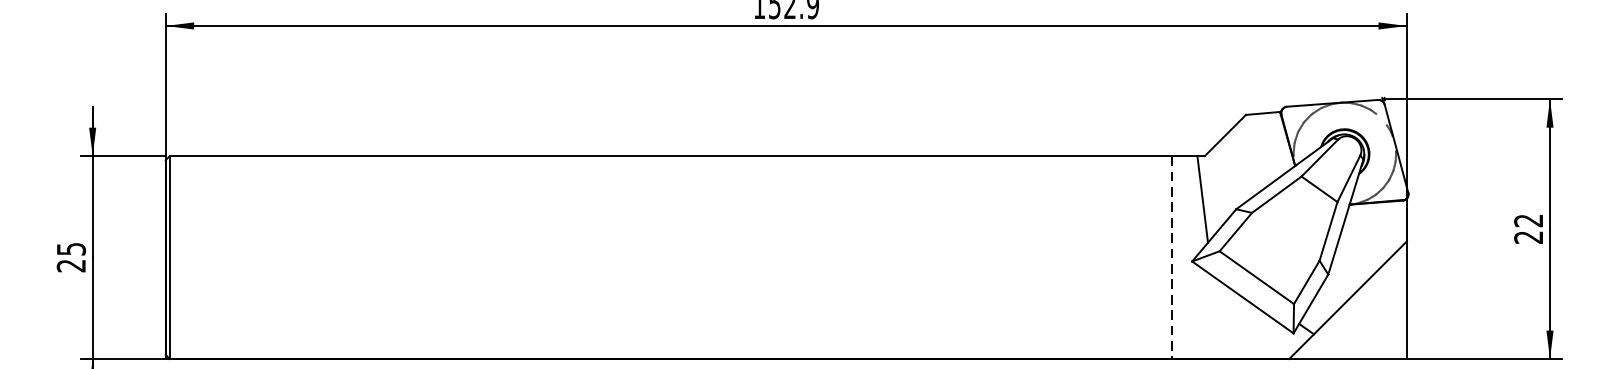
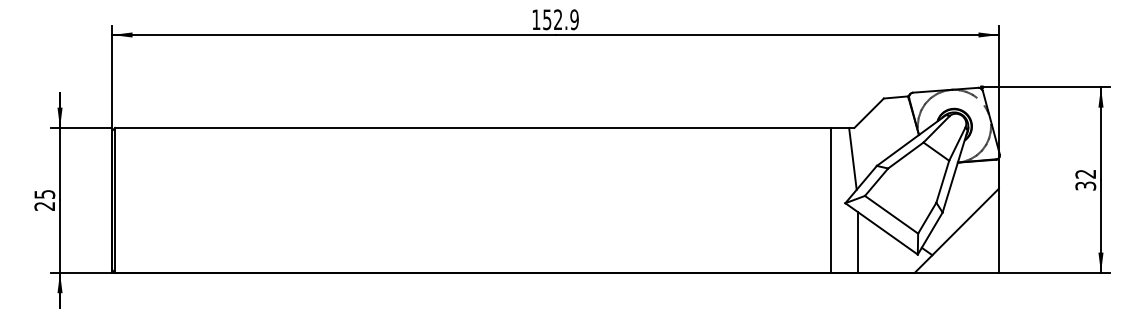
text: (1528, 236) -> (1085, 185), 22 -> 32
line: (1172, 257) -> (831, 200), dashed -> solid
line: (1210, 316) -> (858, 242), added

